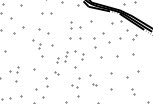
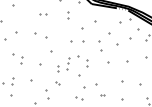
part: (47, 13) -> (43, 14), size x0.62
part: (71, 25) -> (68, 15), moved
part: (36, 44) -> (17, 58), moved

